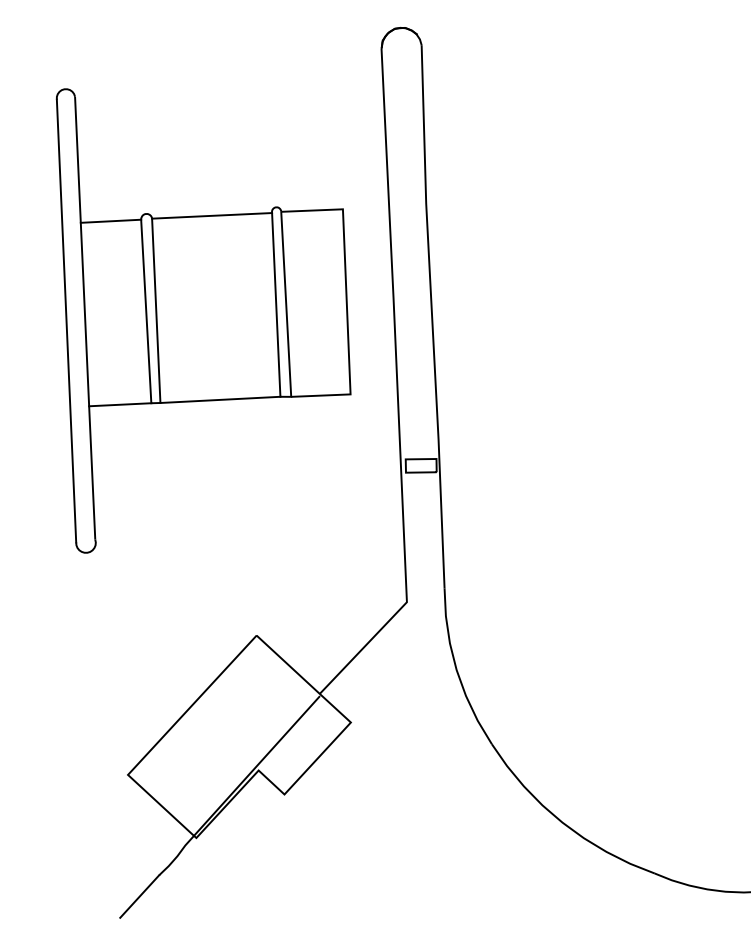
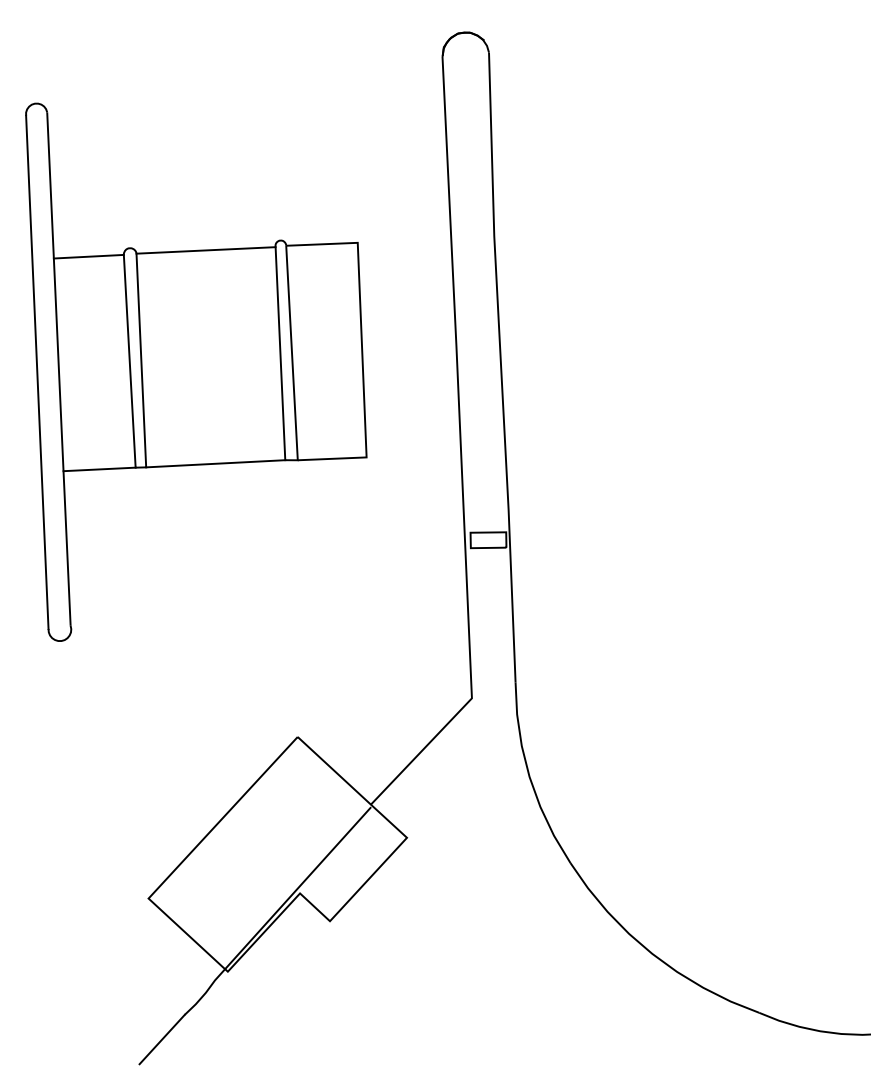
part: (203, 320) -> (196, 371), moved

